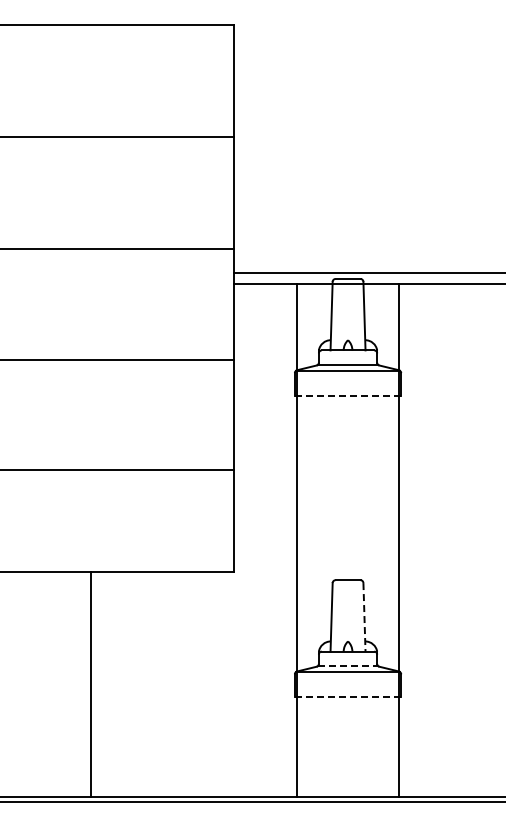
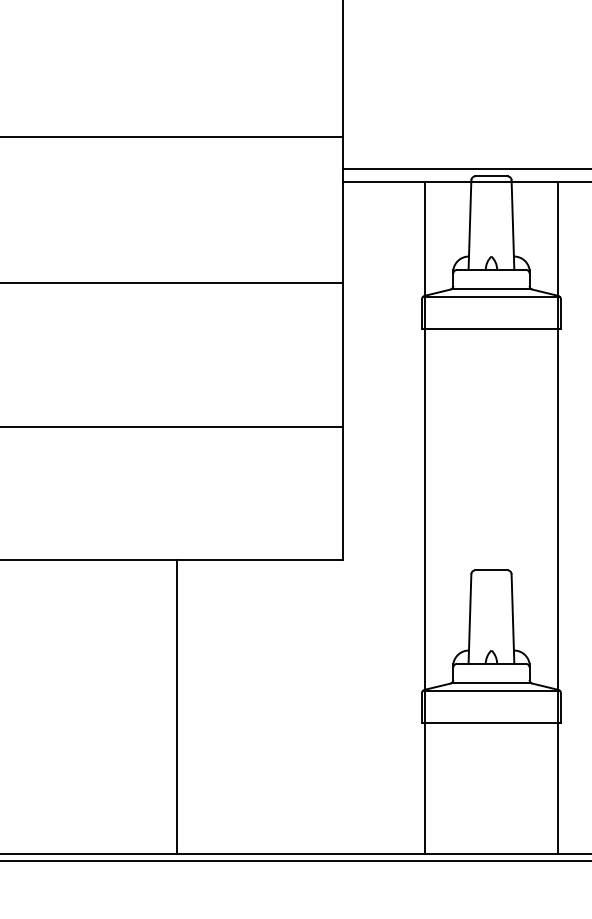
line: (347, 395) -> (490, 328), dashed -> solid
line: (364, 617) -> (512, 619), dashed -> solid
line: (348, 666) -> (492, 683), dashed -> solid
line: (90, 684) -> (176, 706), moved
line: (347, 696) -> (490, 722), dashed -> solid

